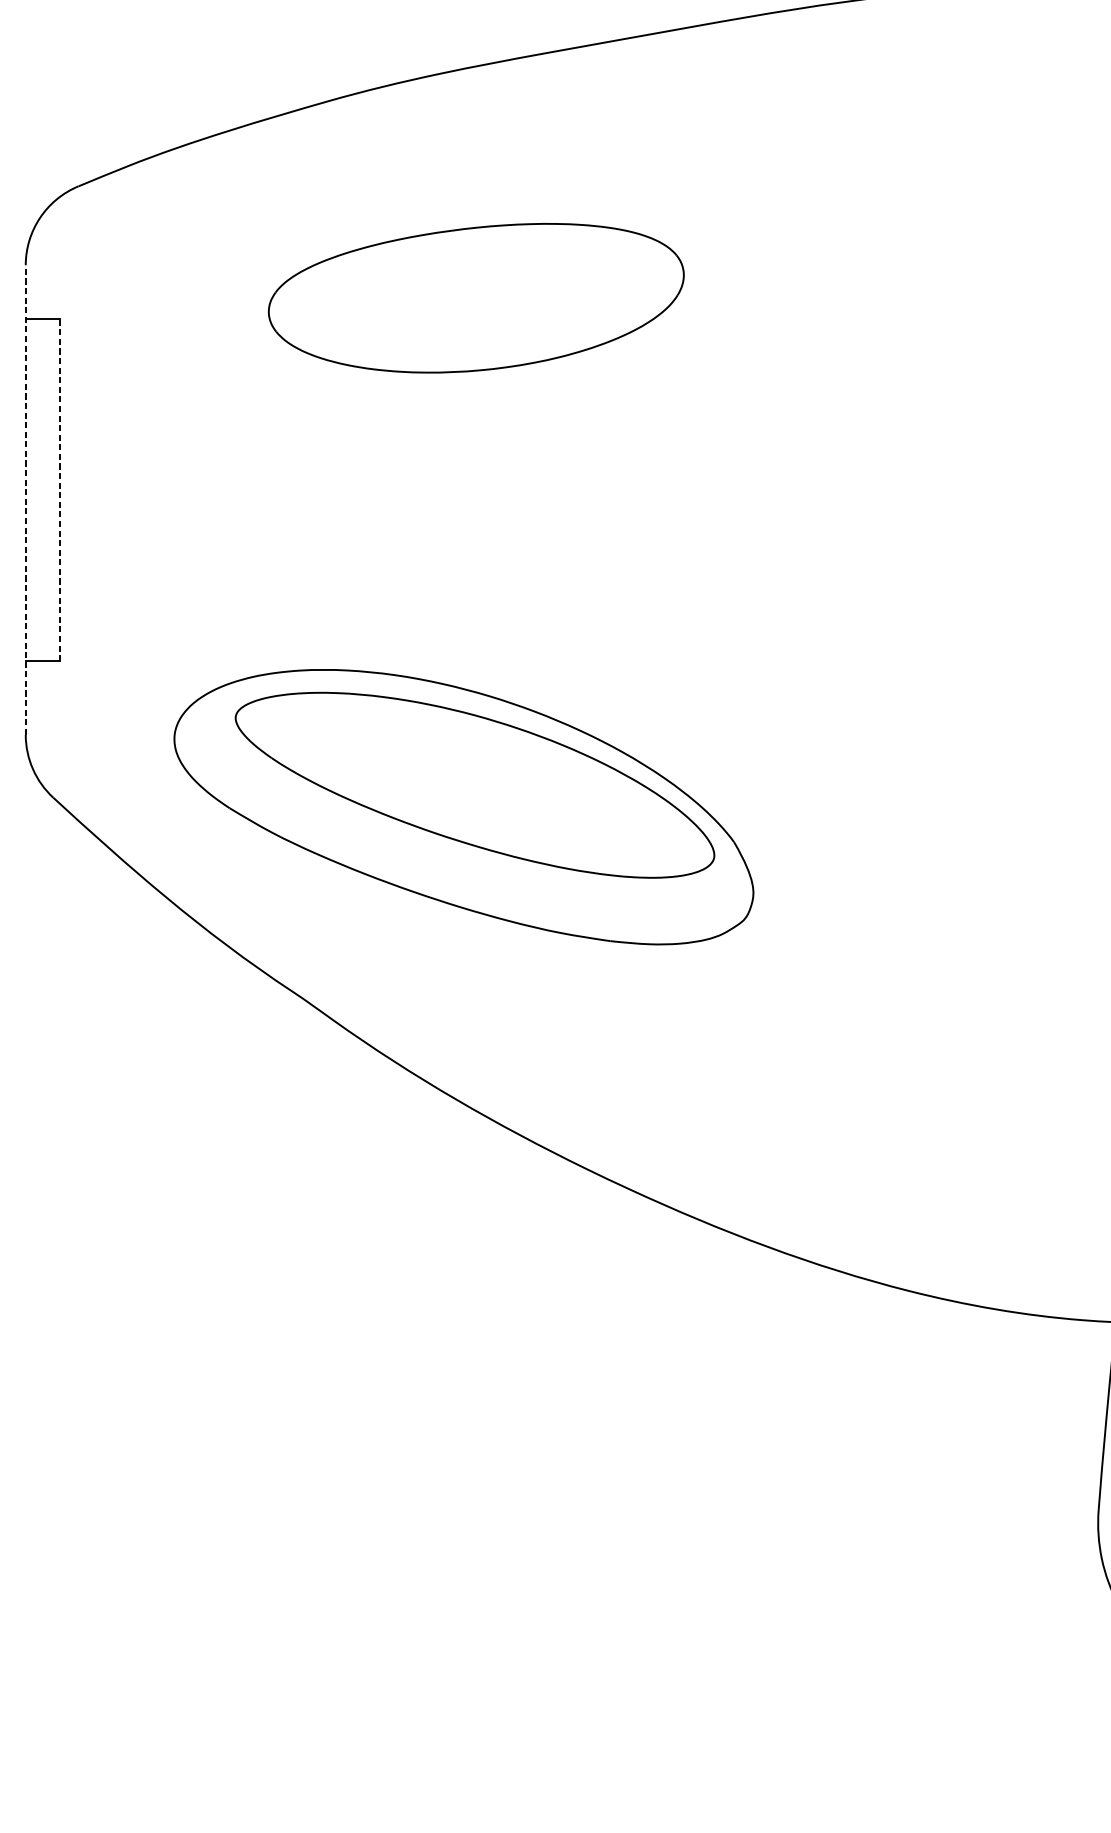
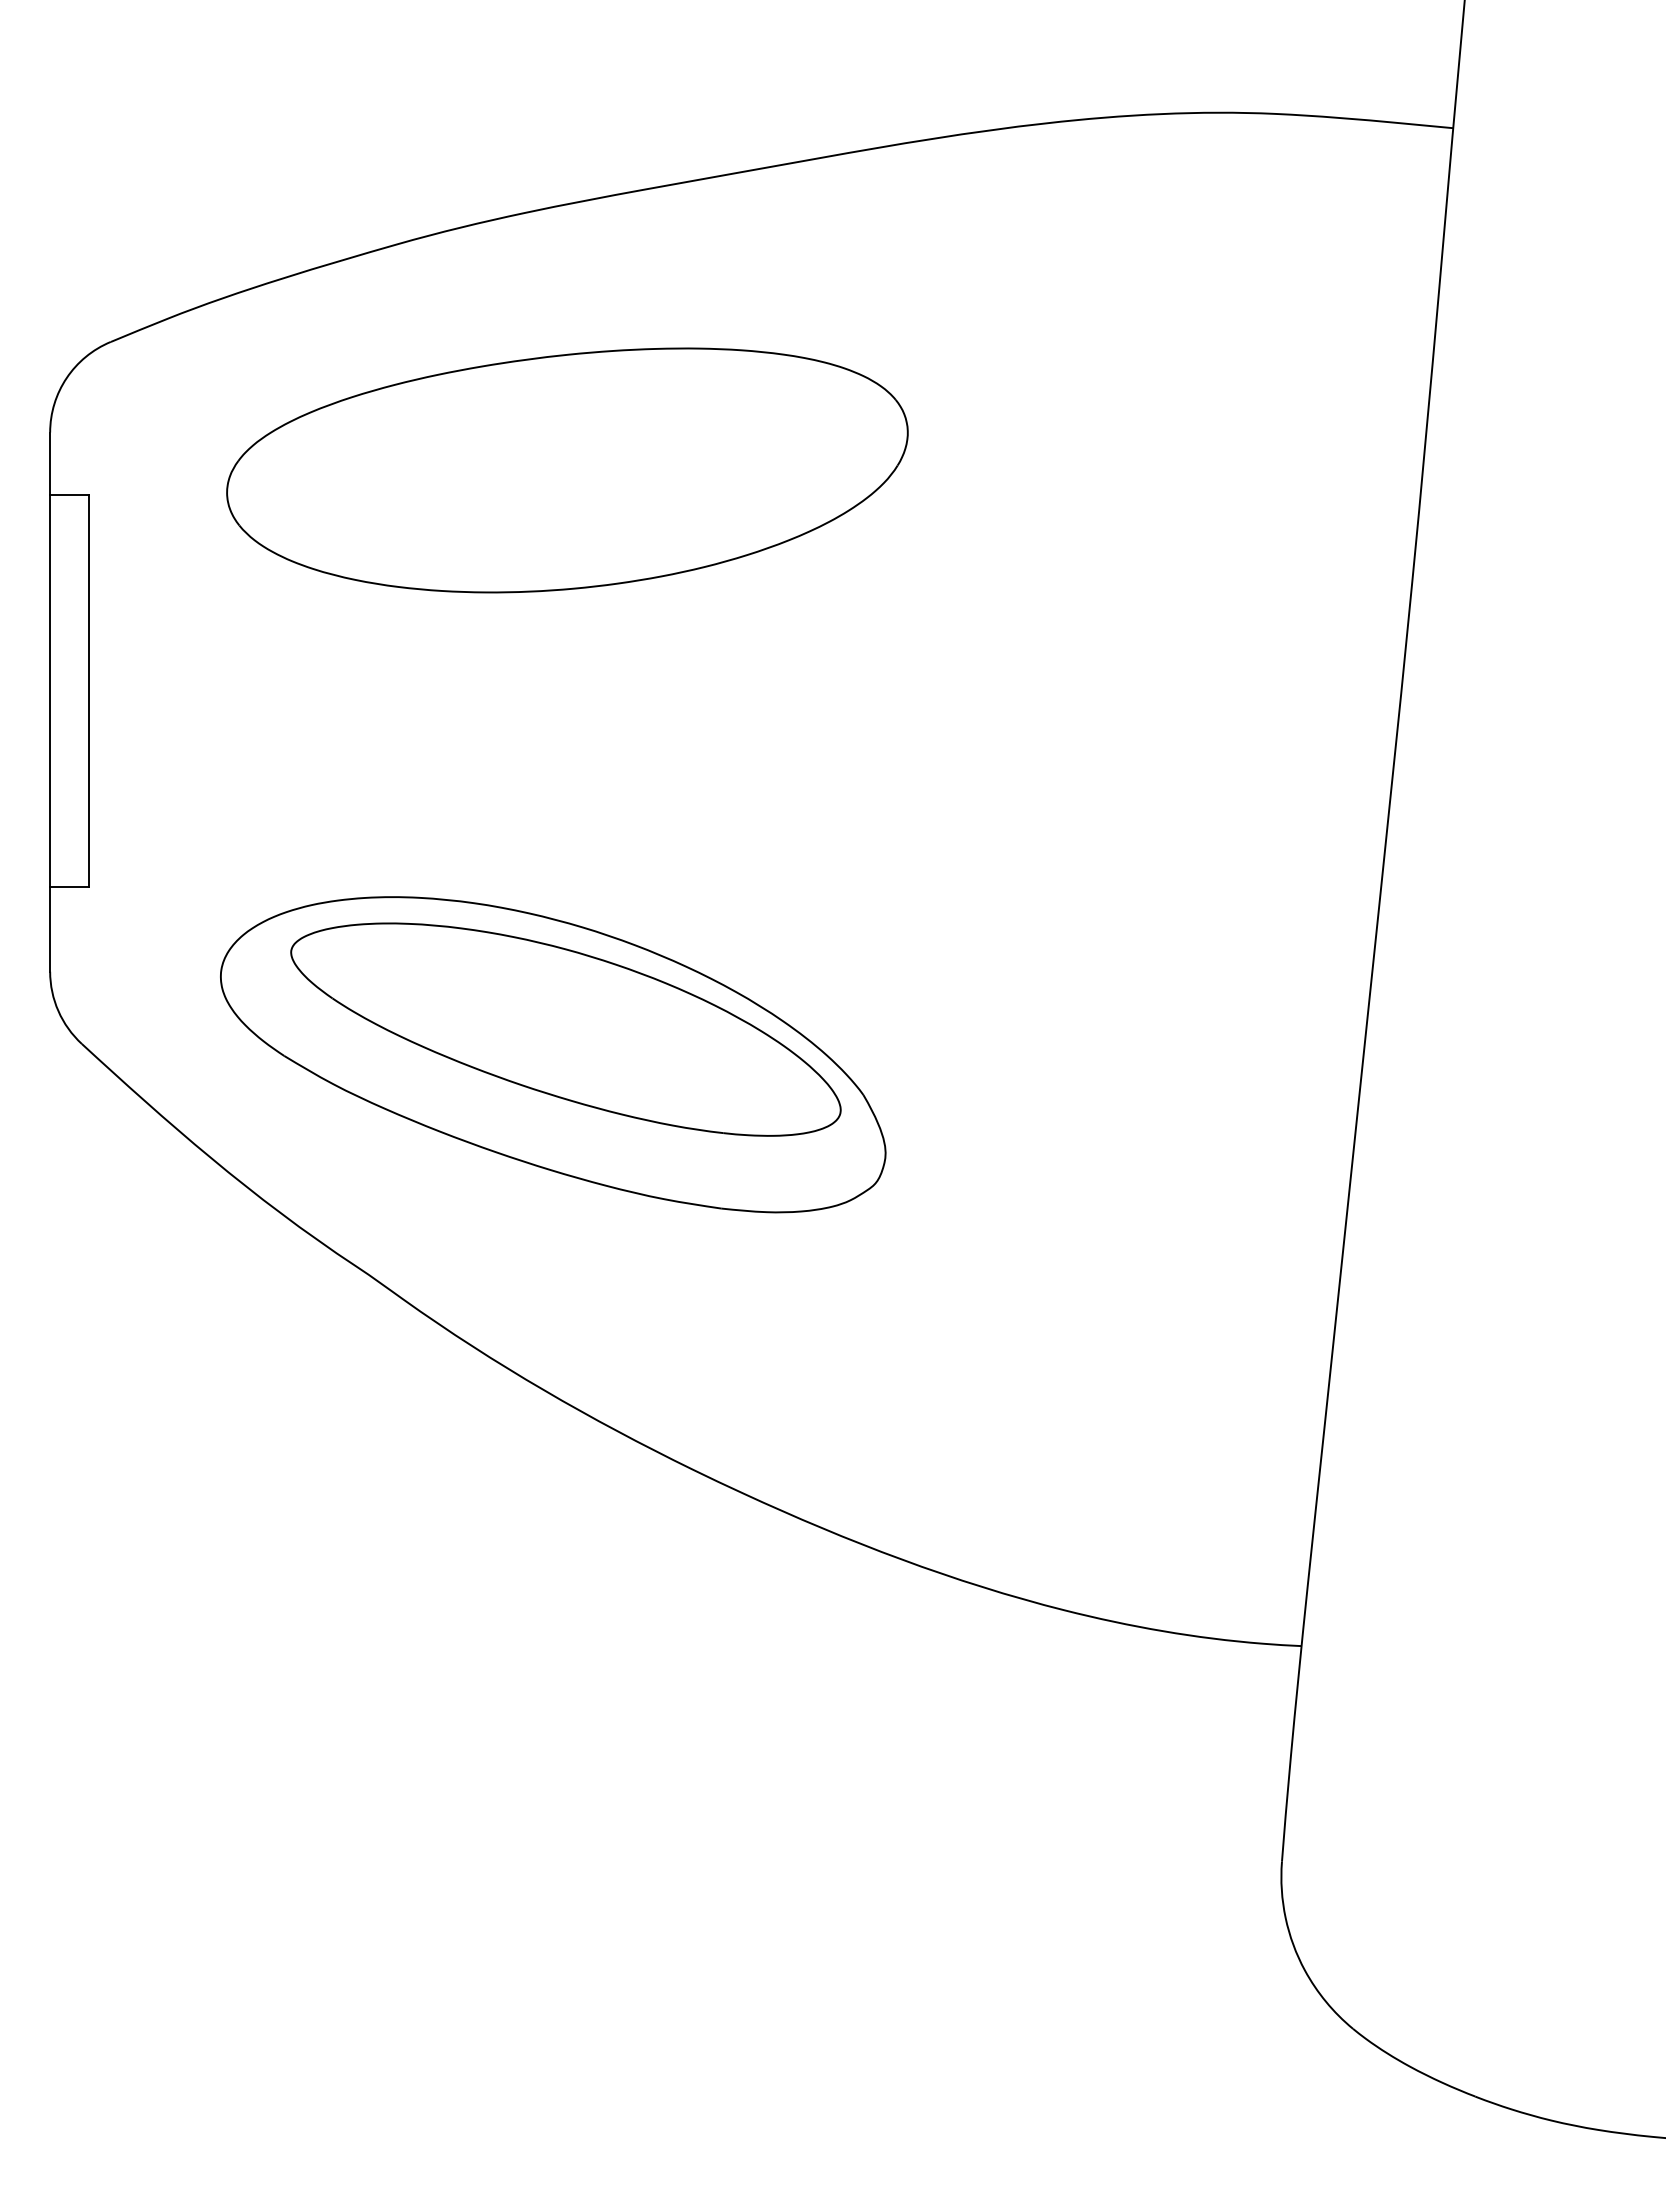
part: (476, 298) -> (567, 470), size x1.43
line: (60, 489) -> (89, 690), dashed -> solid
line: (26, 500) -> (50, 702), dashed -> solid

